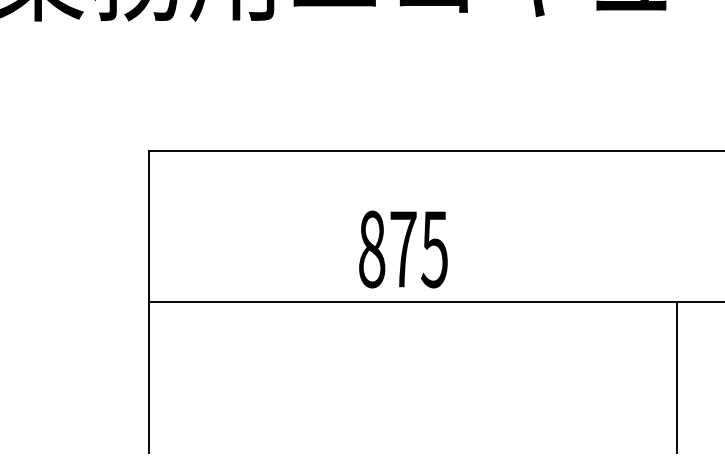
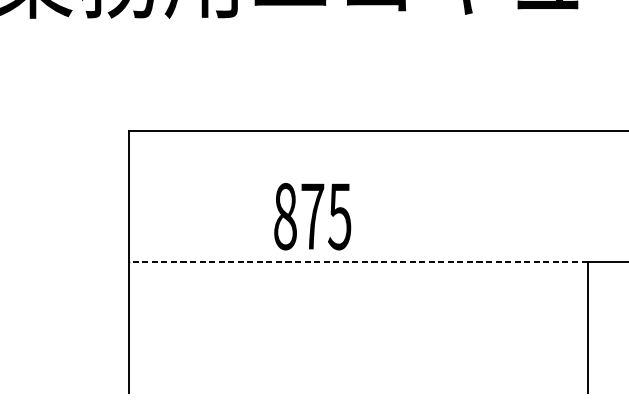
text: (403, 249) -> (312, 216), moved
line: (412, 302) -> (357, 262), solid -> dashed

